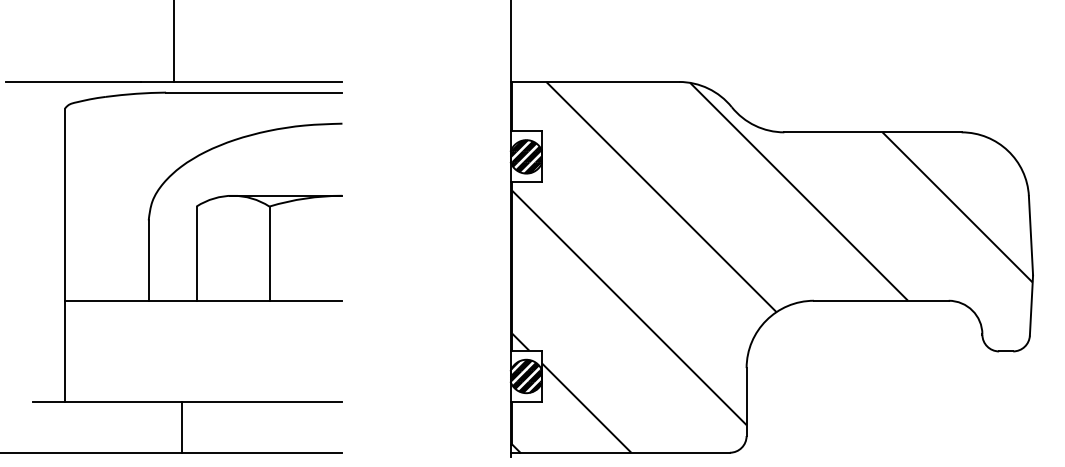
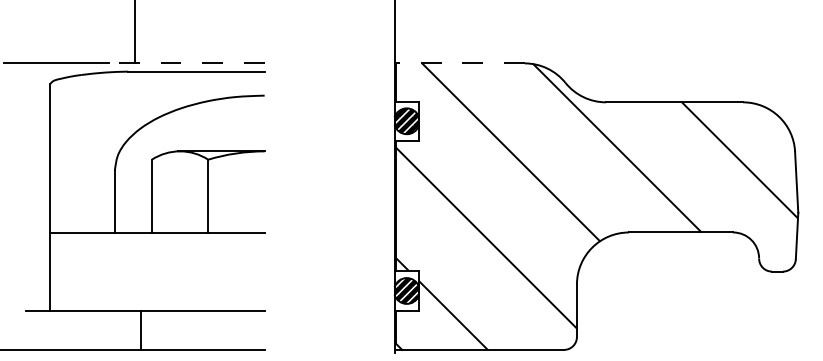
line: (241, 81) -> (186, 63), solid -> dashed
line: (595, 81) -> (460, 63), solid -> dashed

